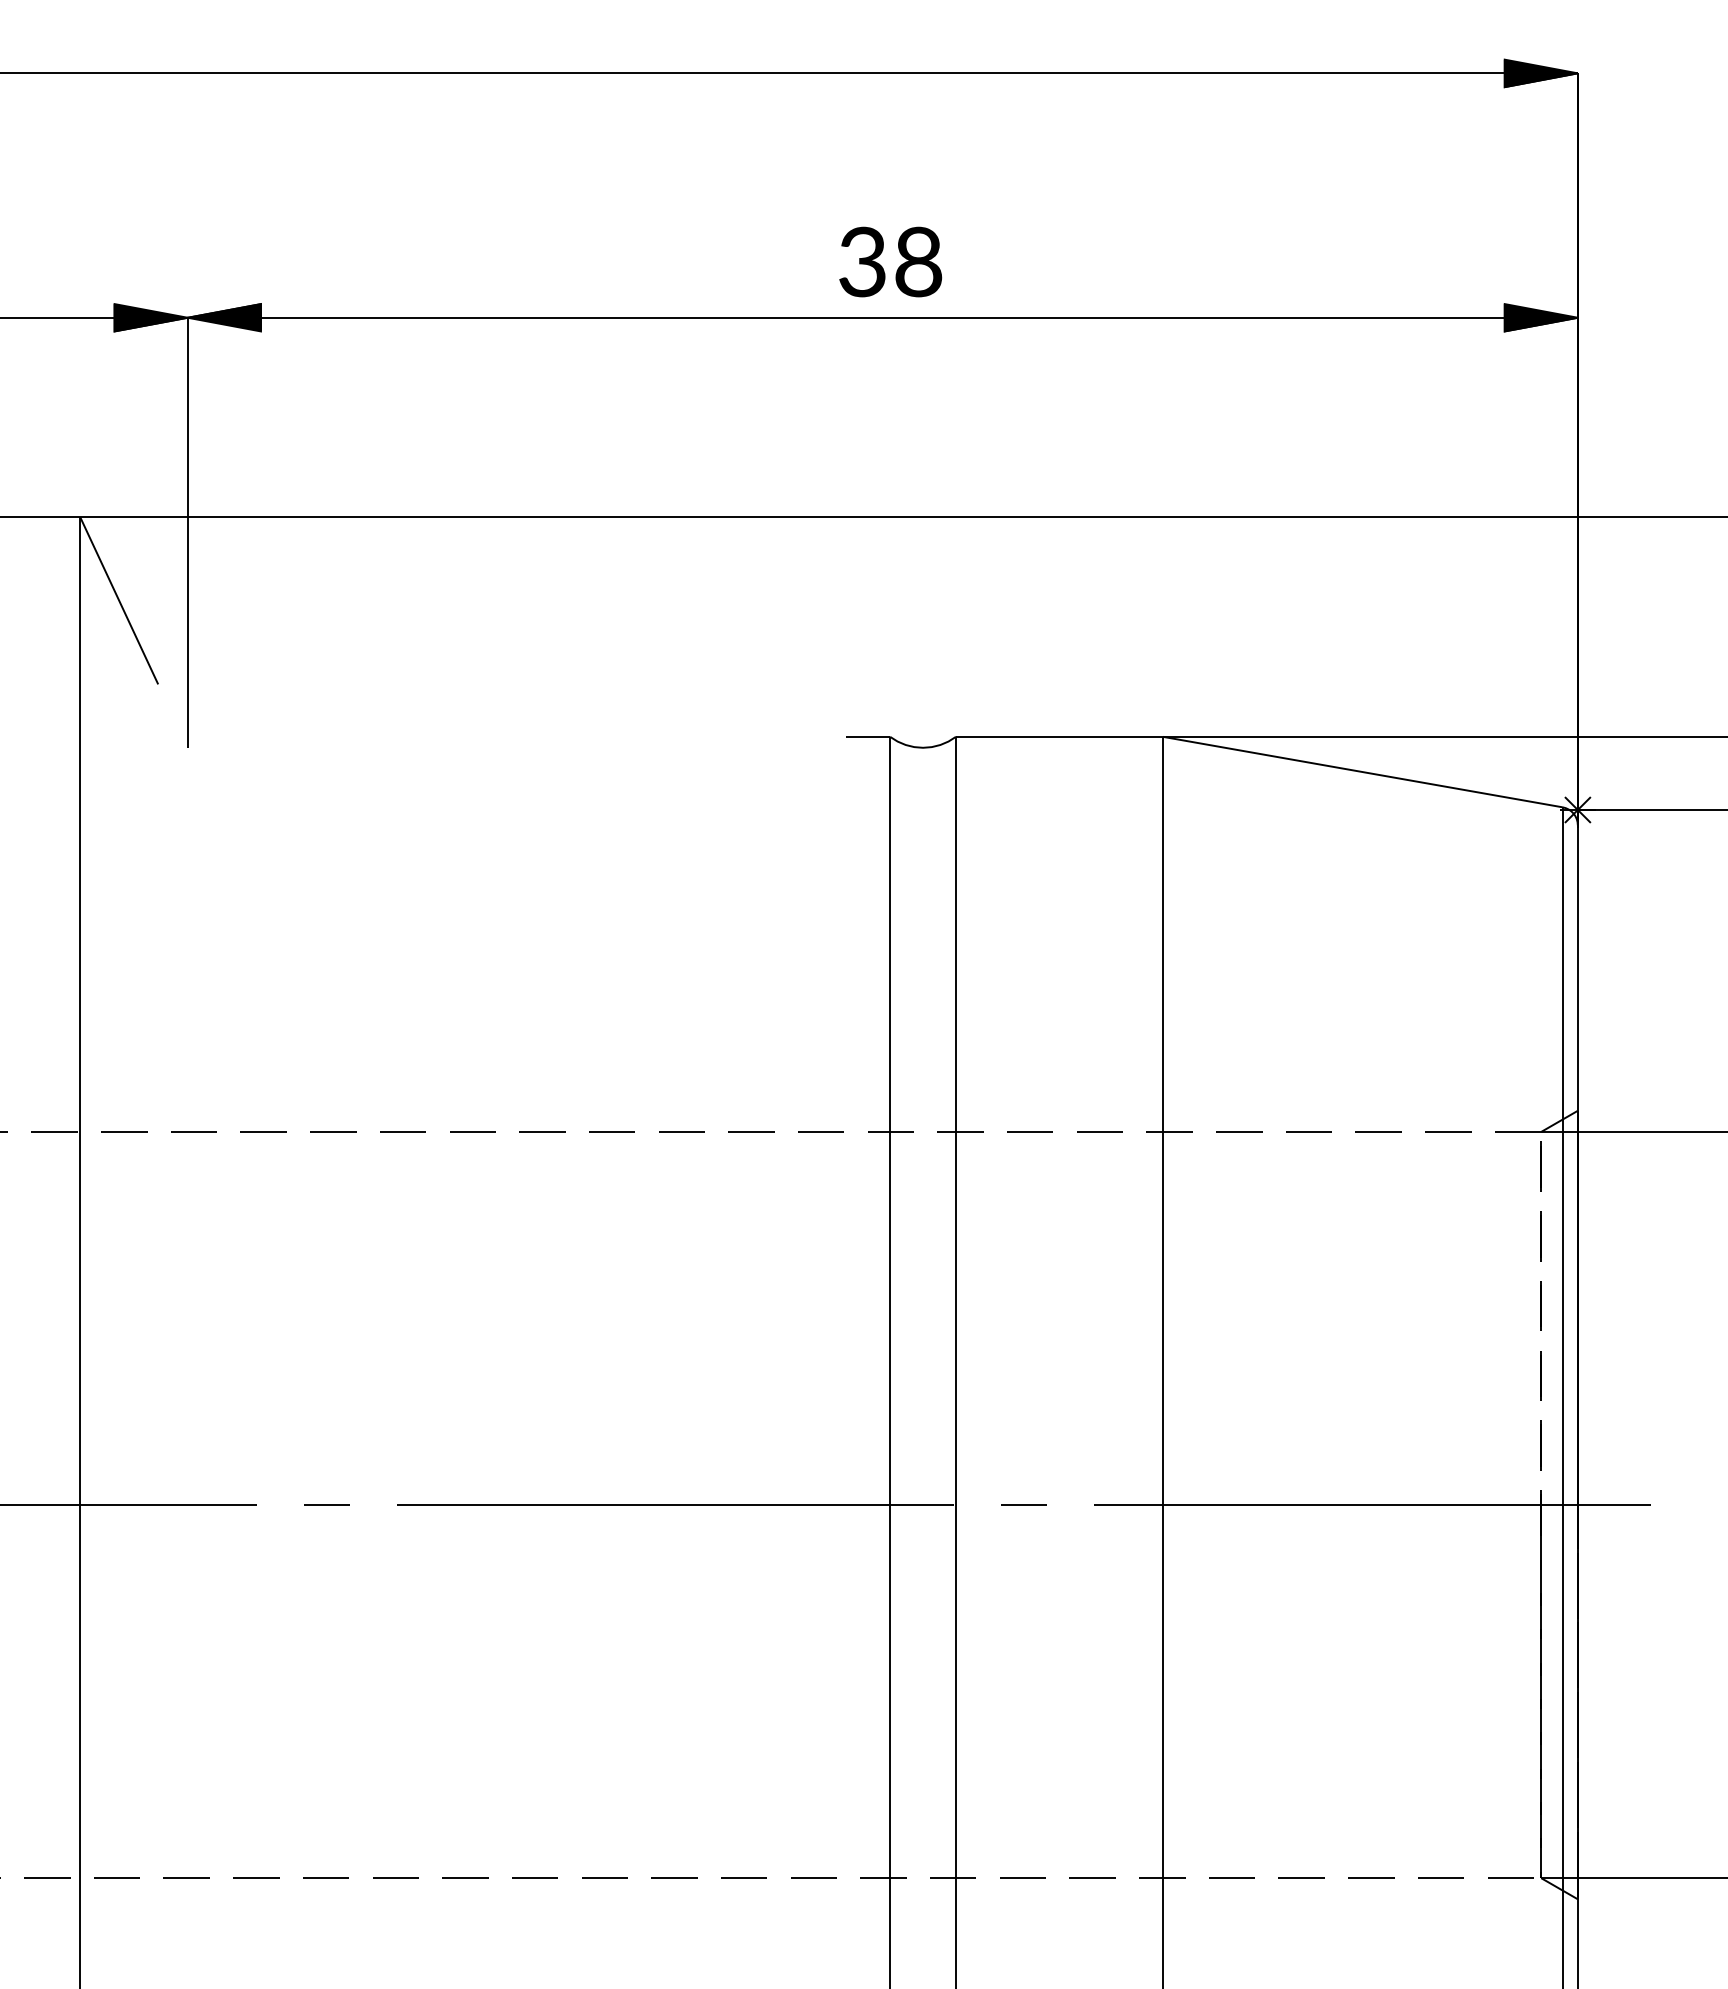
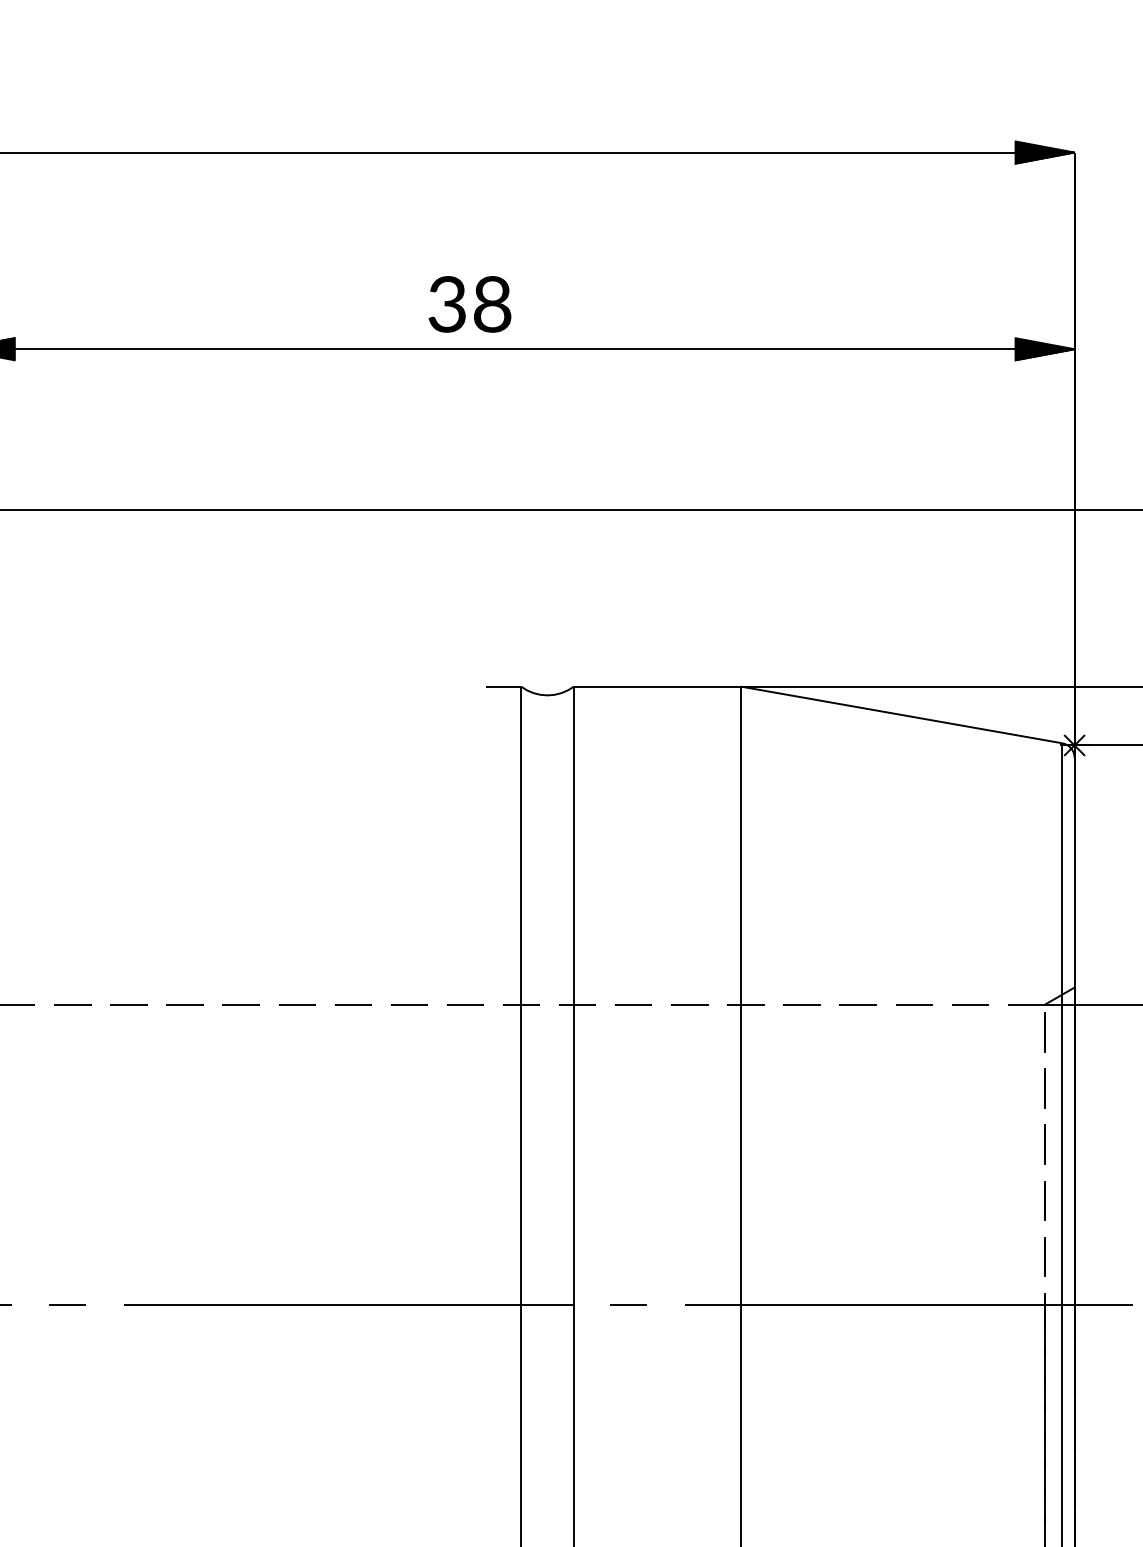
text: (890, 261) -> (469, 303), moved

